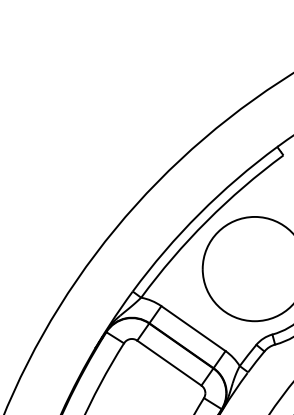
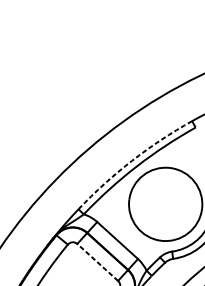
arc: (199, 213) -> (131, 160), solid -> dashed
line: (168, 362) -> (97, 261), solid -> dashed

